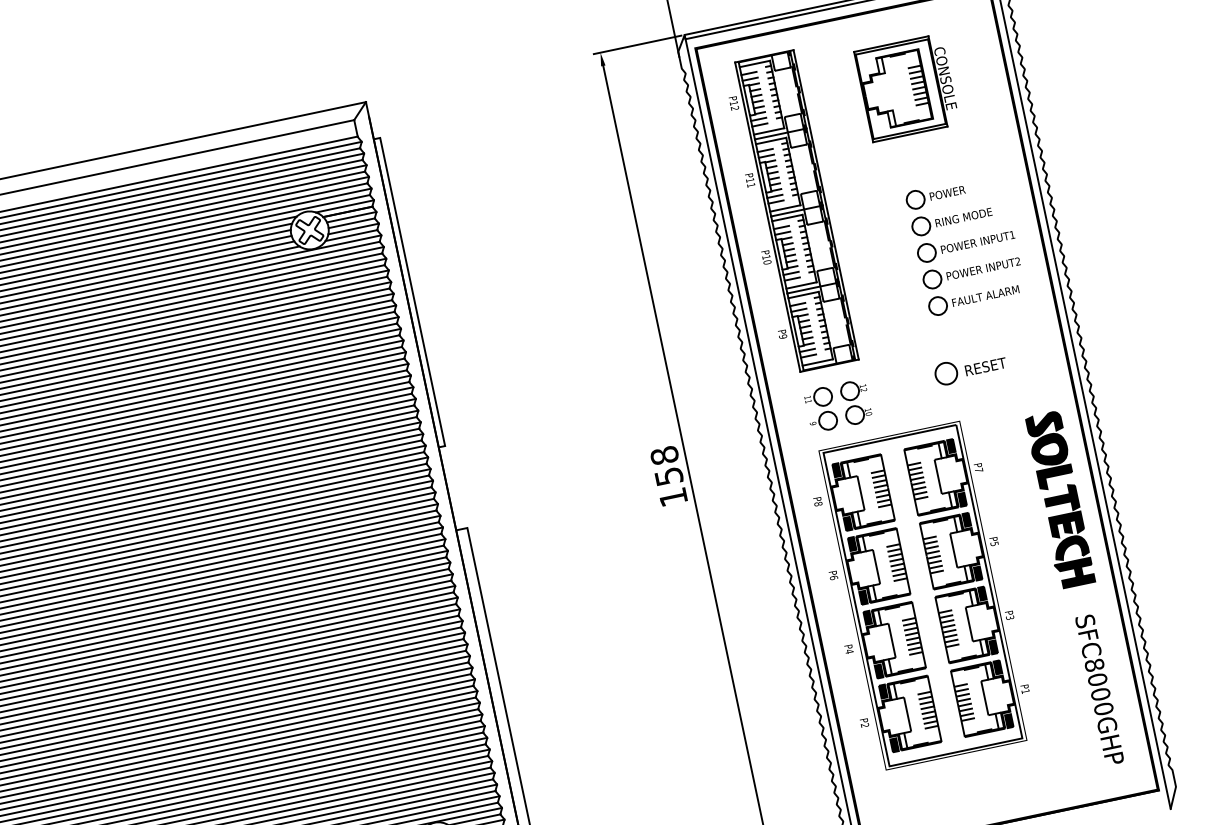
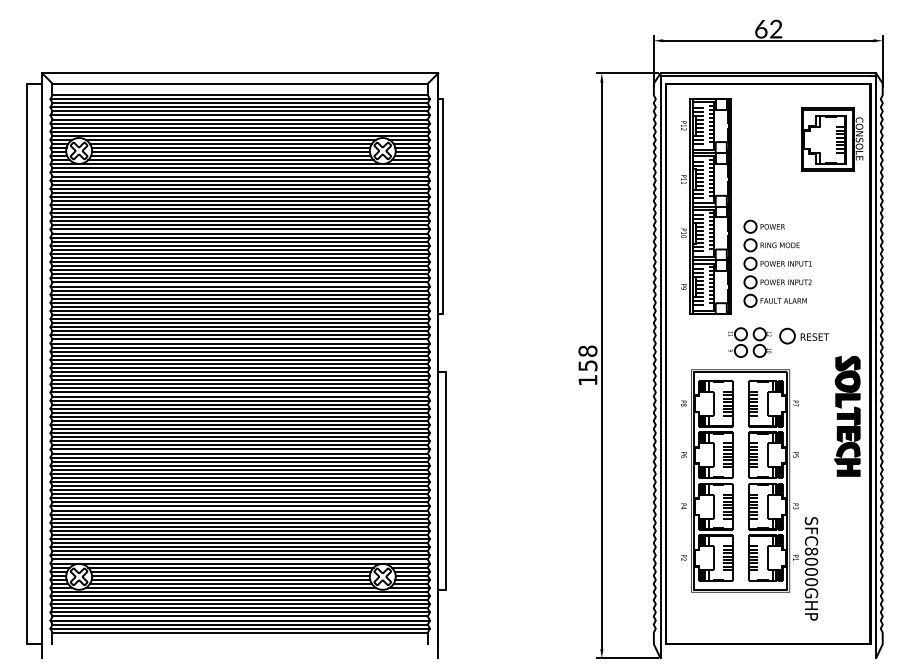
part: (906, 87) -> (832, 139), moved
part: (965, 244) -> (777, 263), moved
part: (837, 406) -> (749, 342), moved
part: (1059, 500) -> (847, 416), moved
text: (1099, 689) -> (811, 568), moved

